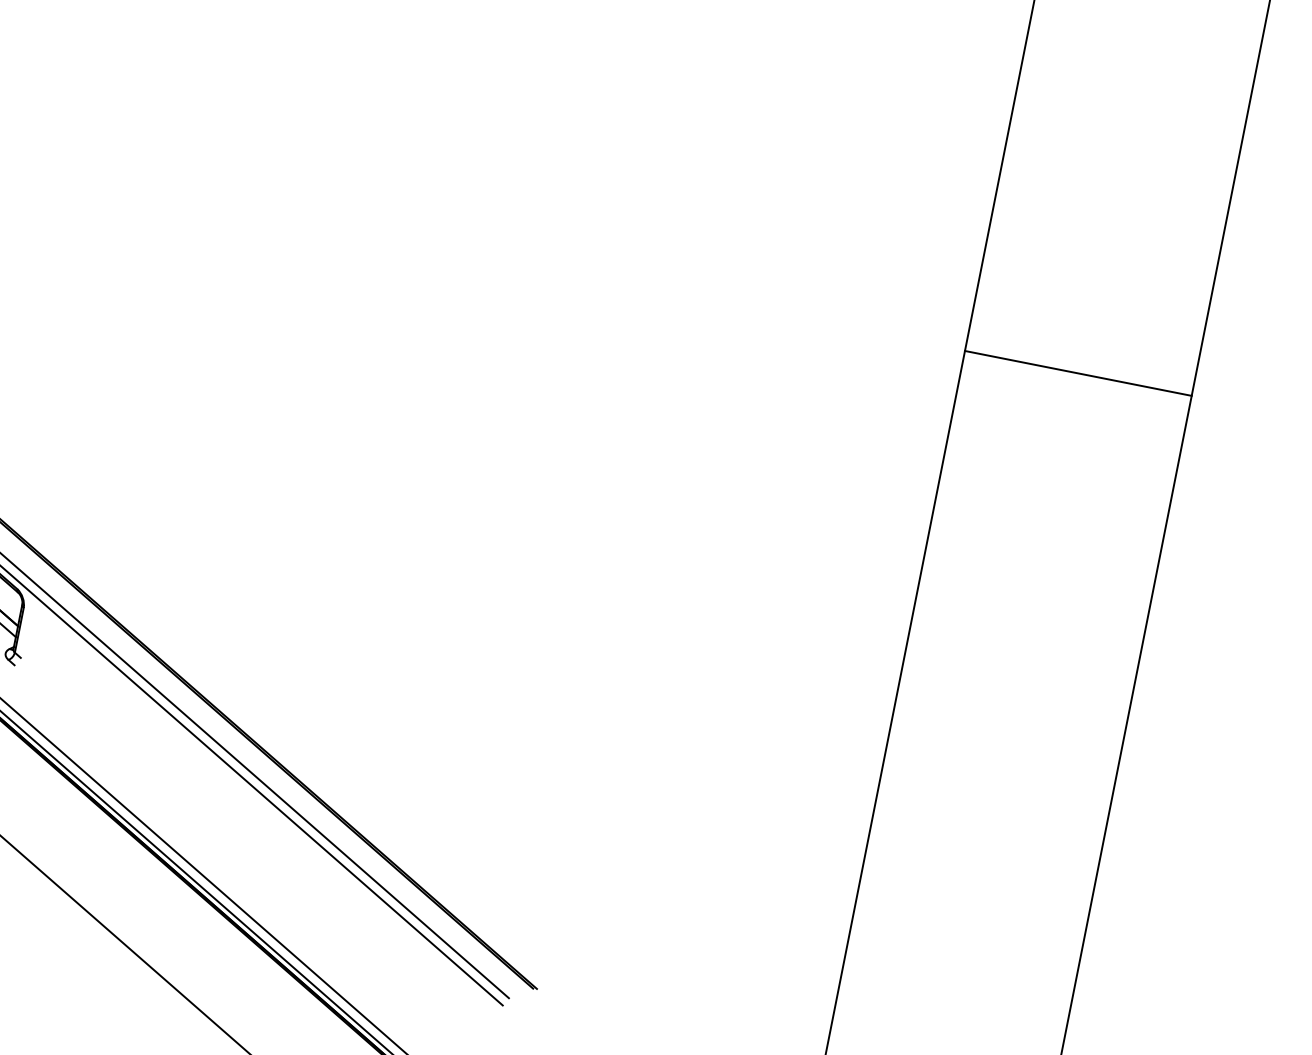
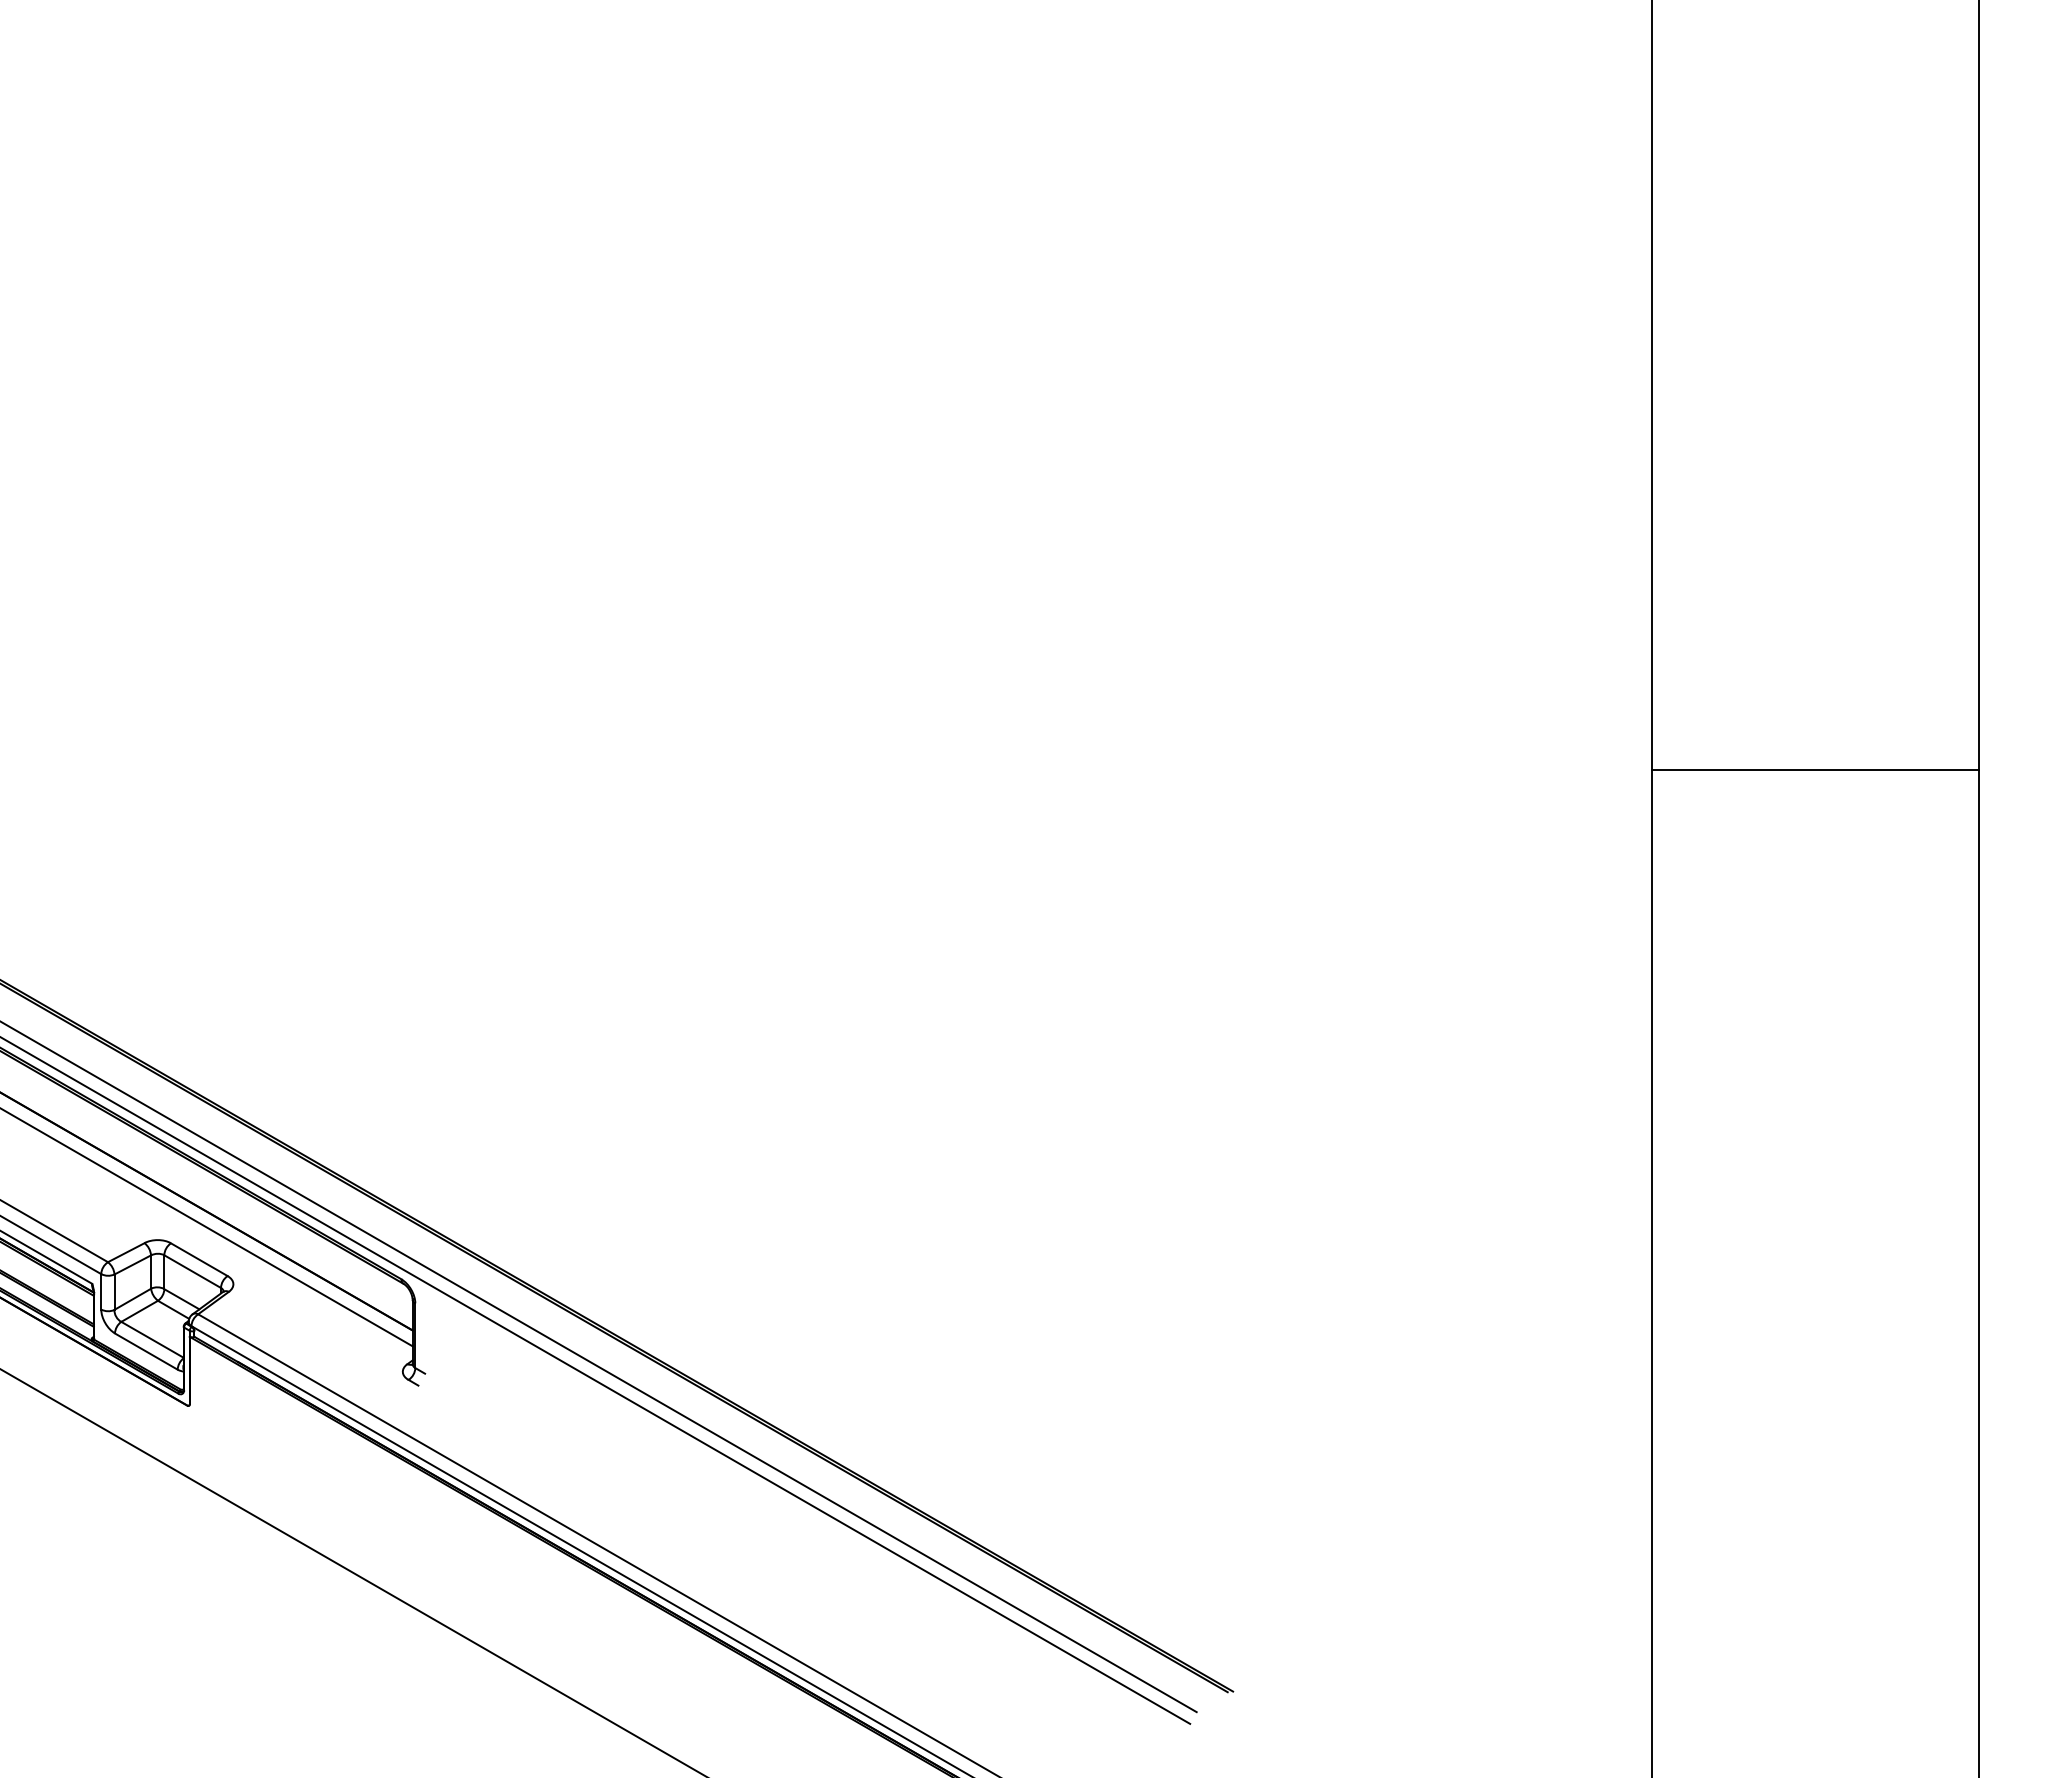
line: (1078, 373) -> (1815, 769), moved

